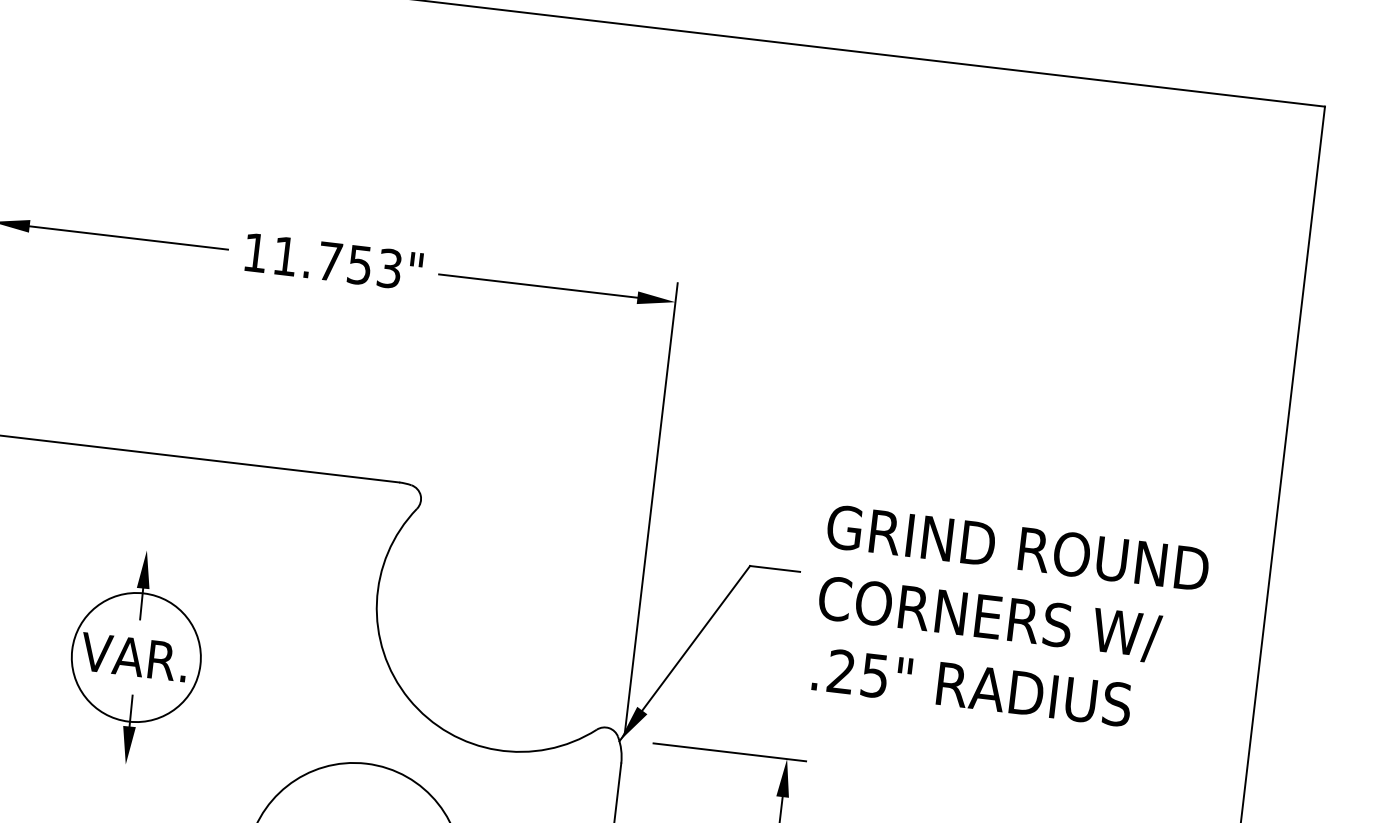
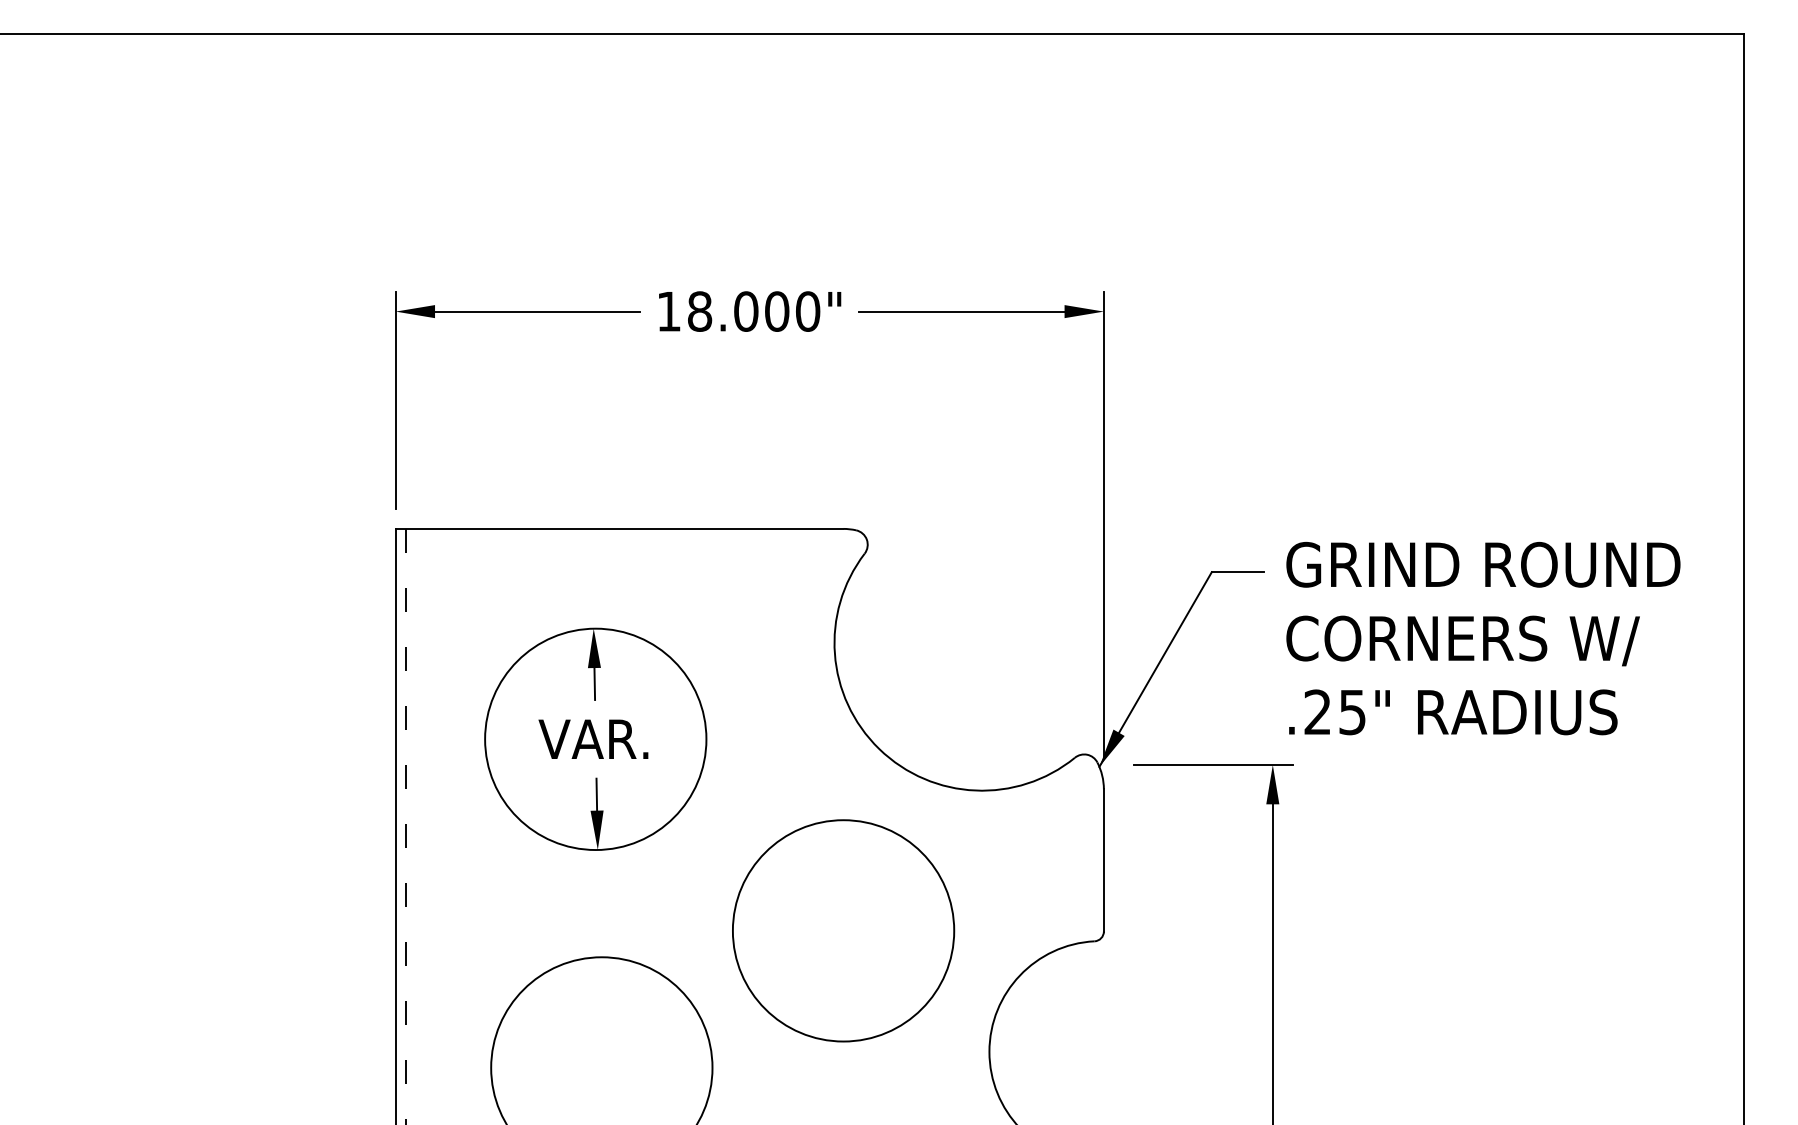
text: (338, 262) -> (754, 311), 11.753" -> 18.000"
text: (1009, 619) -> (1483, 638), moved
circle: (136, 657) -> (595, 739), size x1.67

